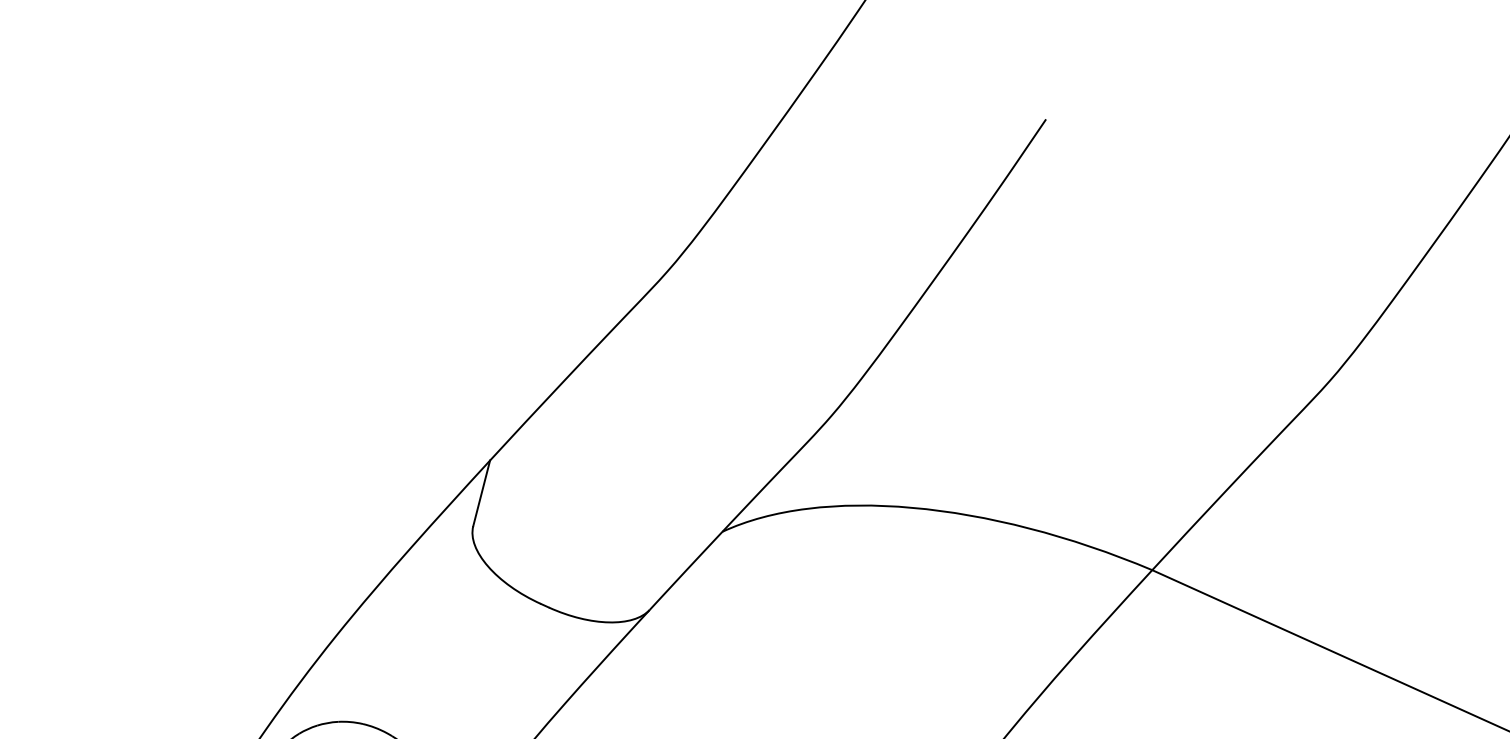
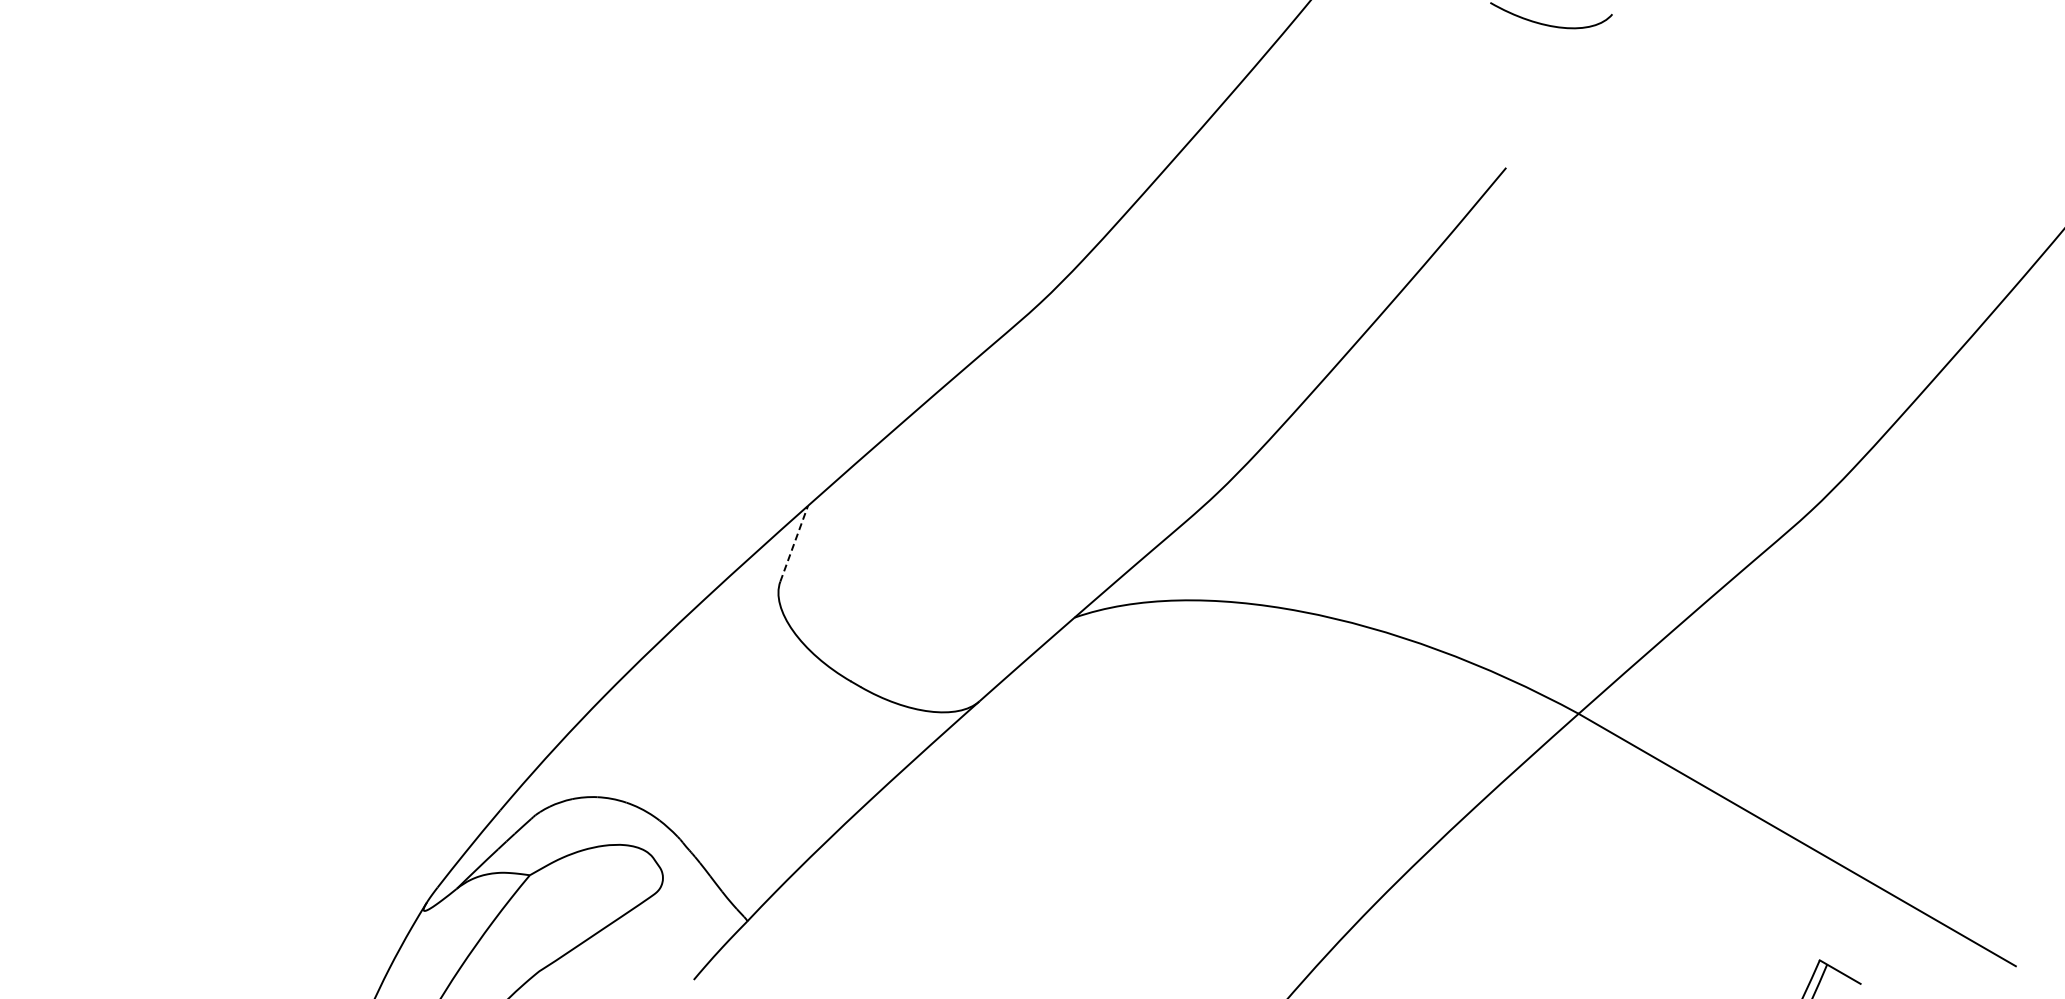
line: (481, 493) -> (794, 543), solid -> dashed

